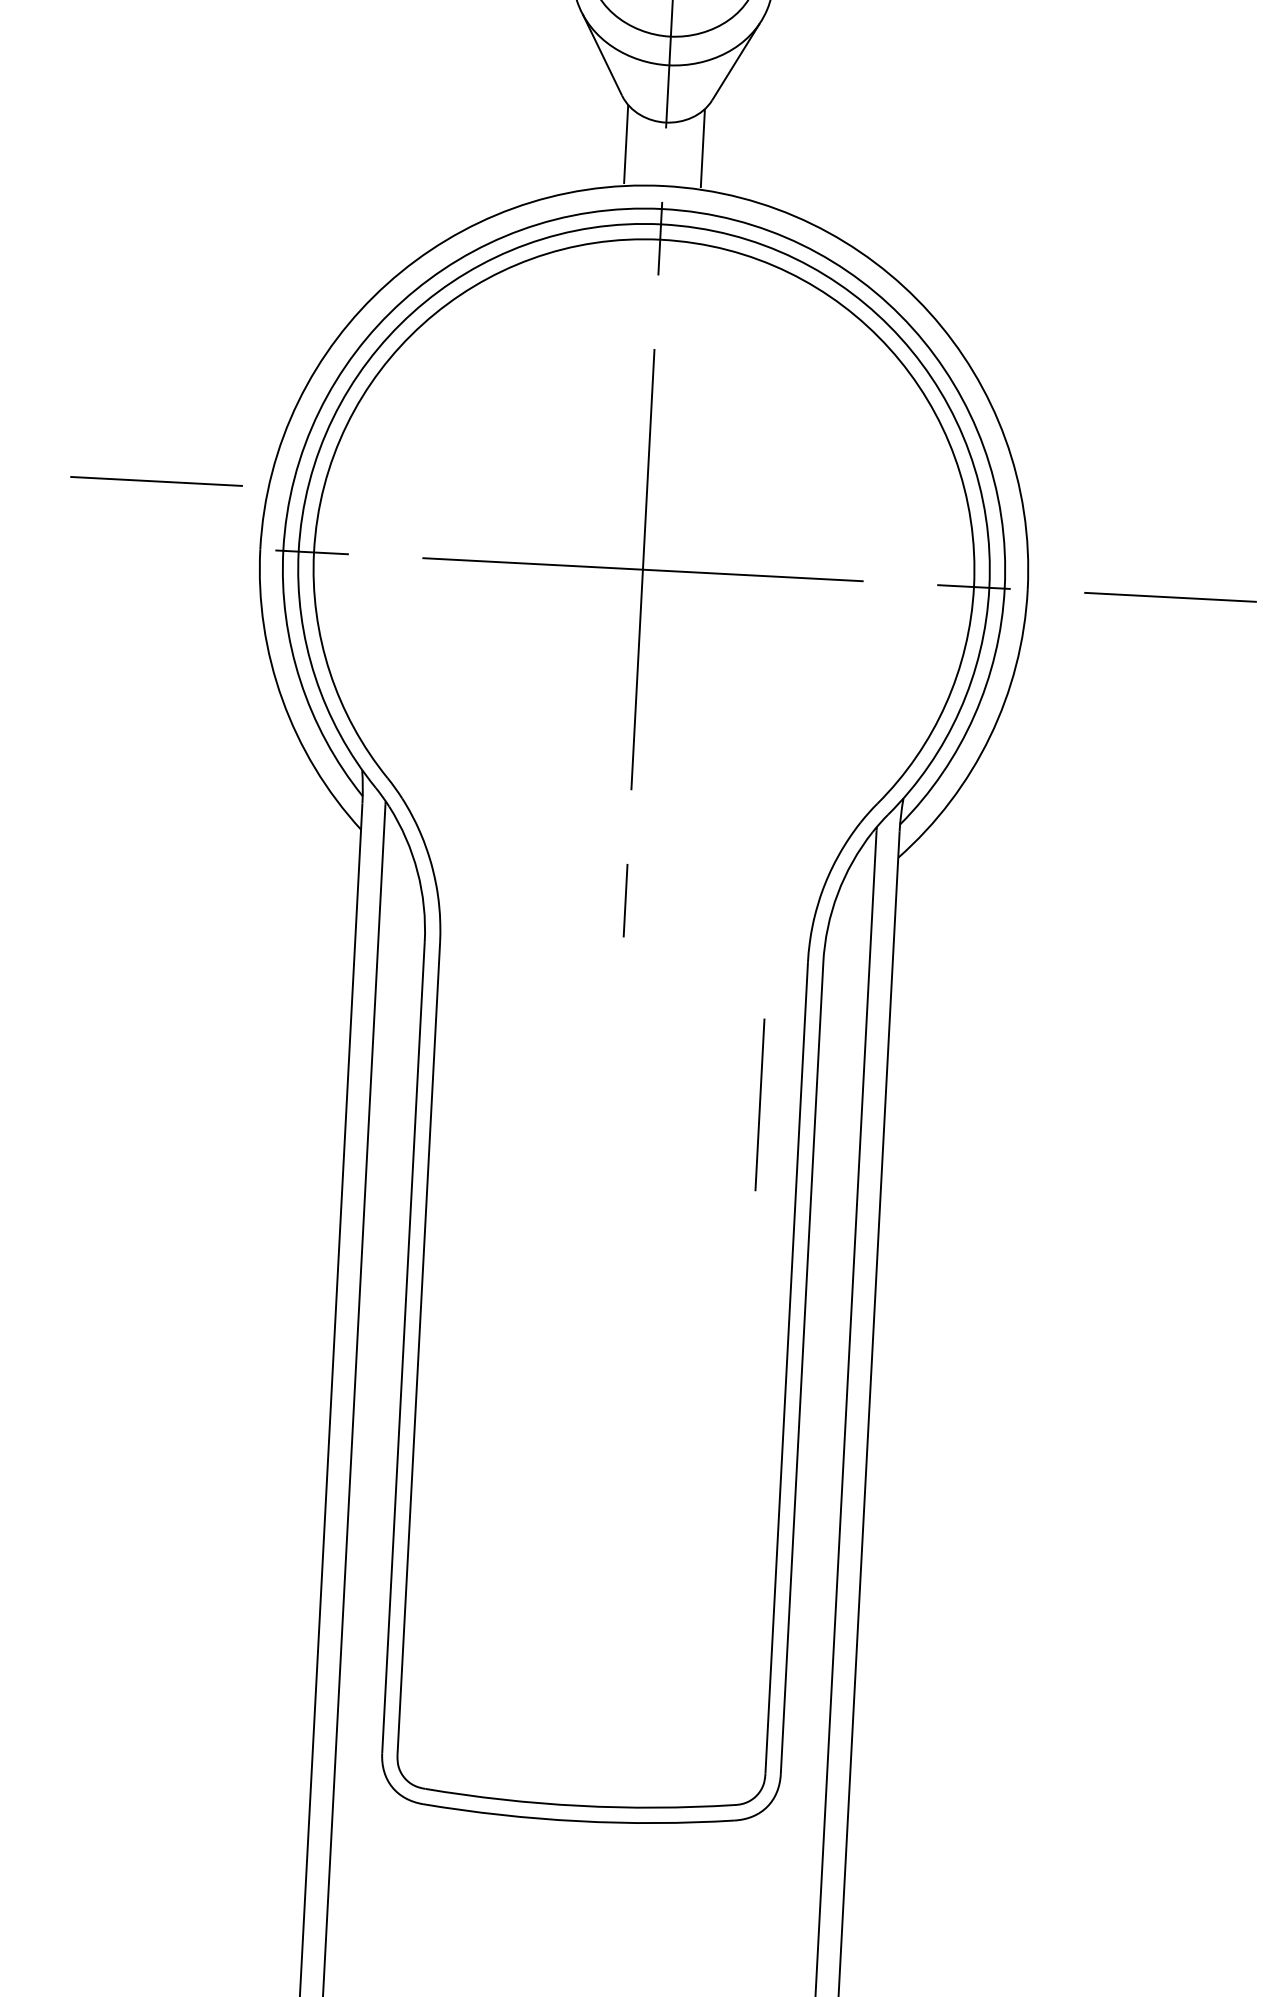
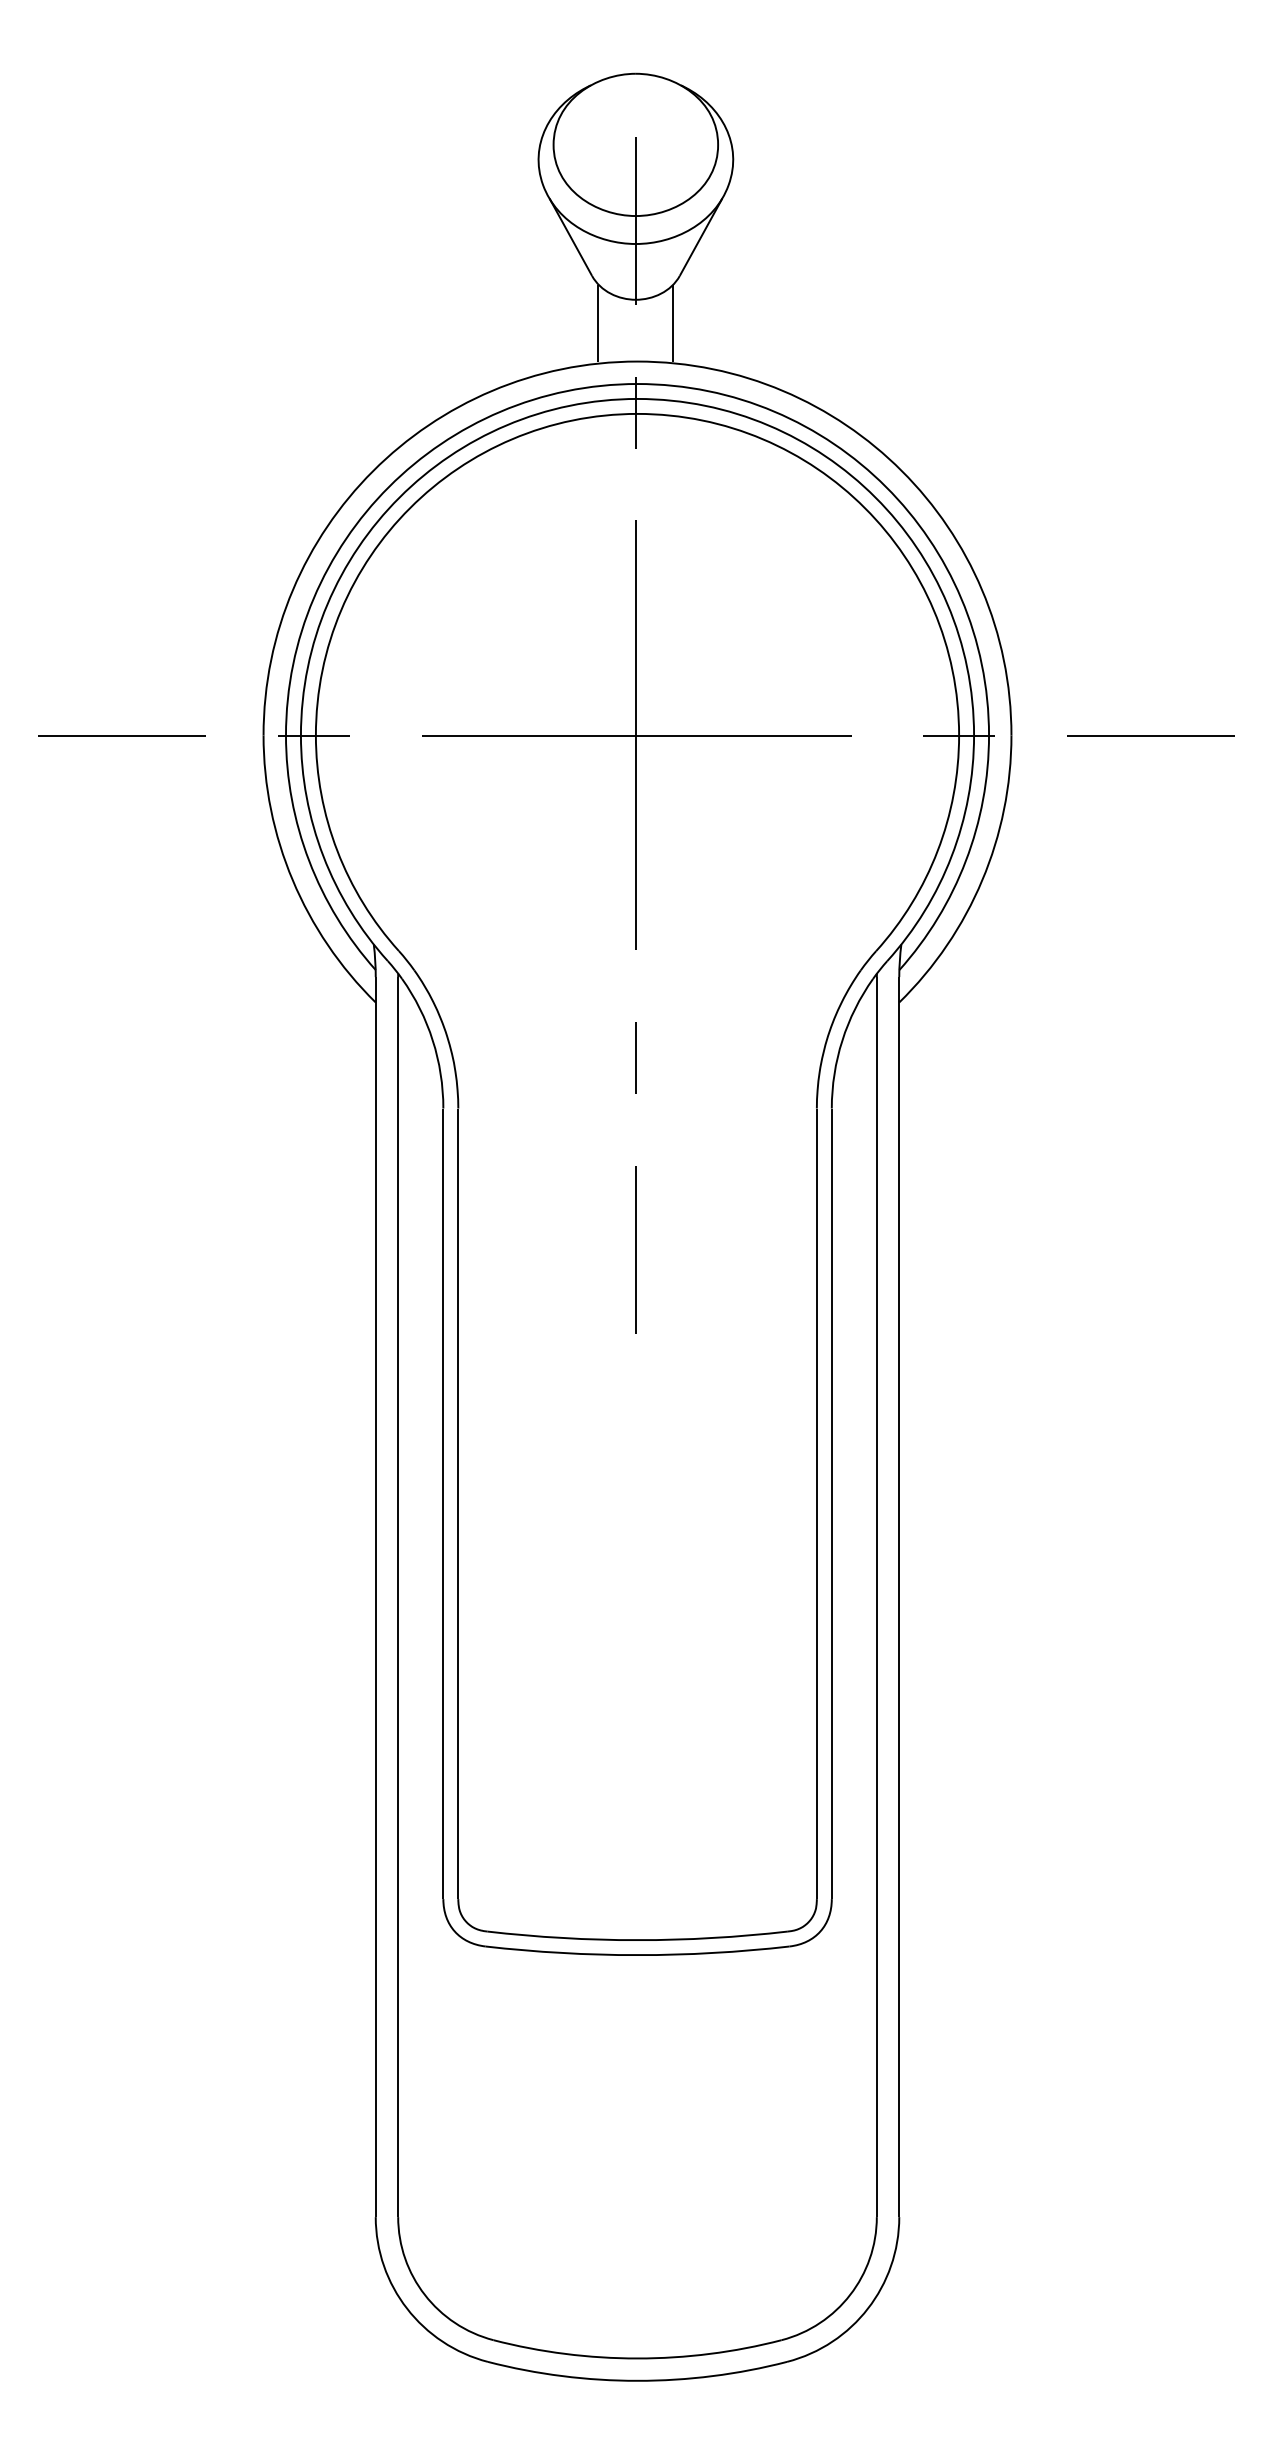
line: (155, 481) -> (121, 735), moved
line: (758, 1104) -> (635, 1249), moved

